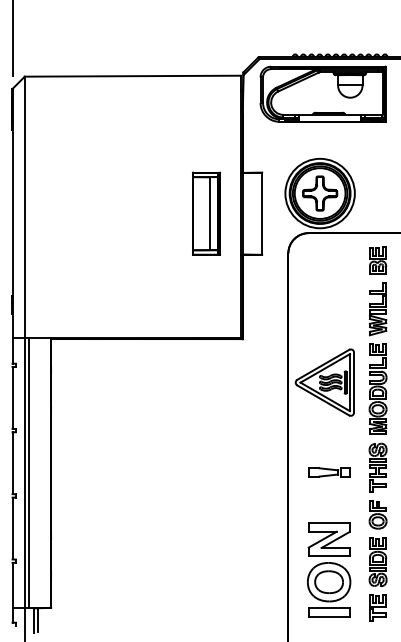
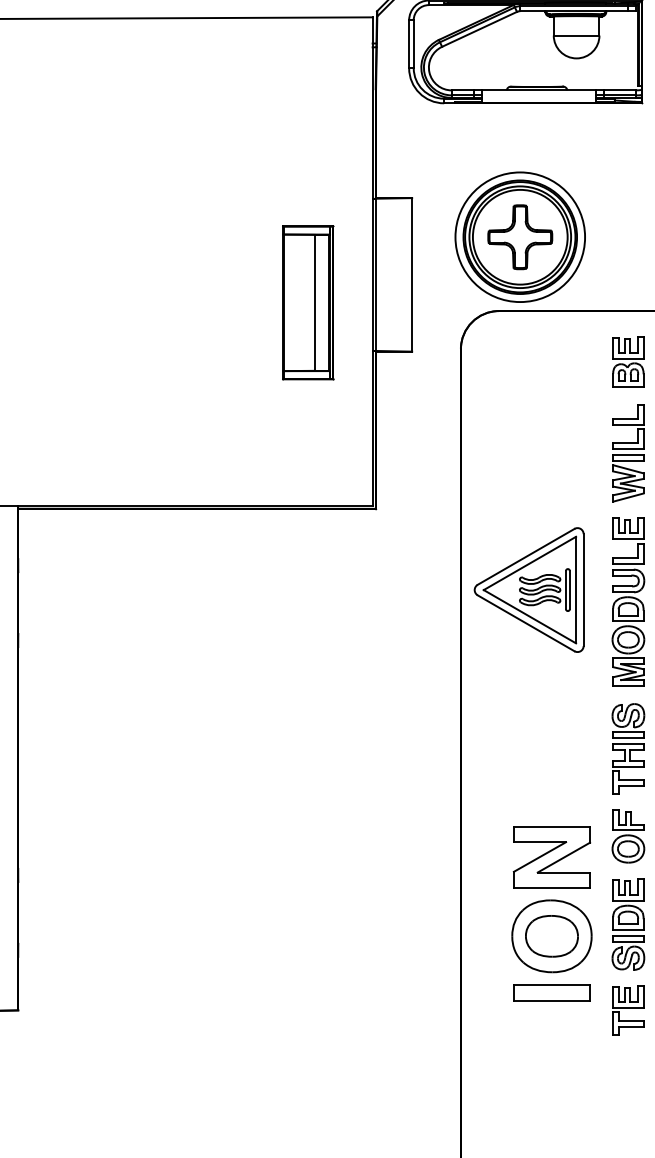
part: (206, 213) -> (308, 302), moved
part: (329, 472) -> (537, 757), removed
part: (329, 569) -> (552, 912), moved

